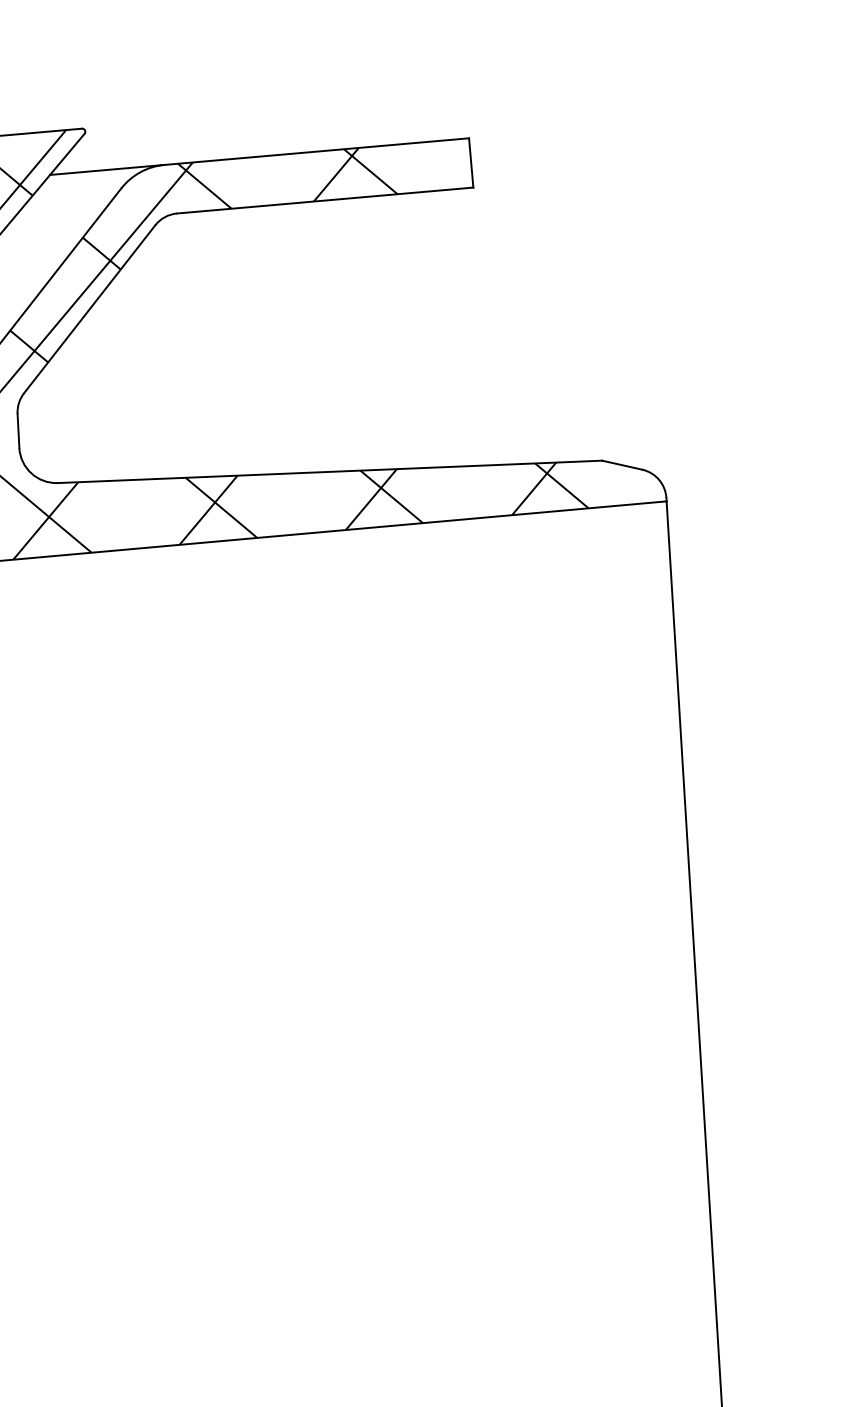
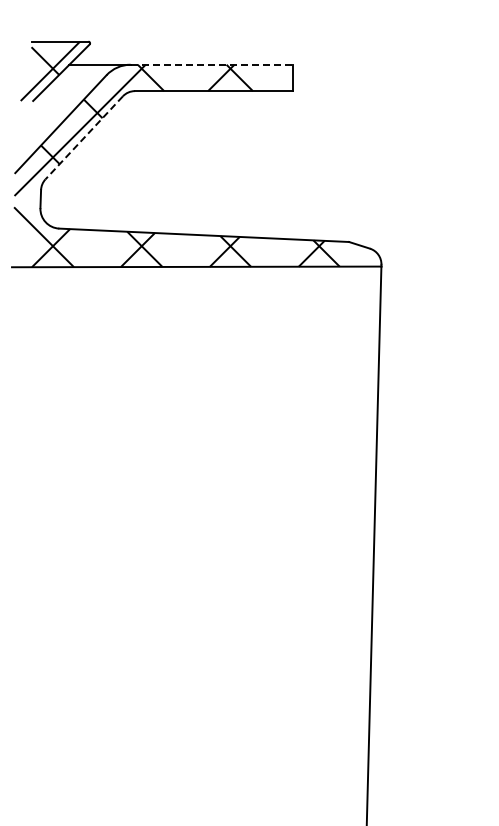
line: (317, 151) -> (212, 64), solid -> dashed
line: (90, 308) -> (84, 137), solid -> dashed

